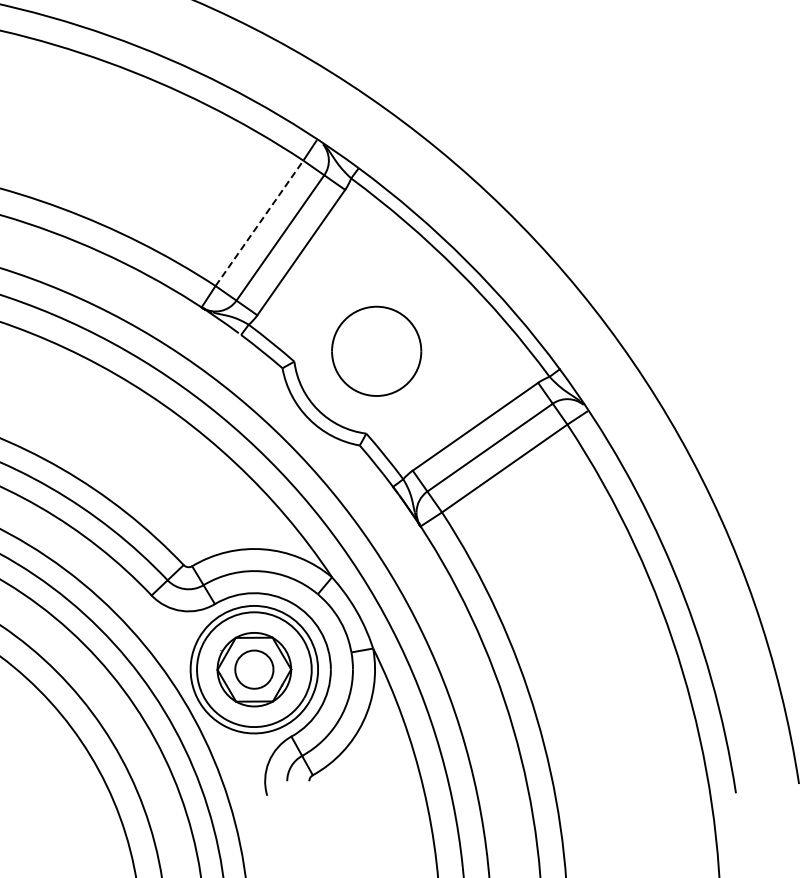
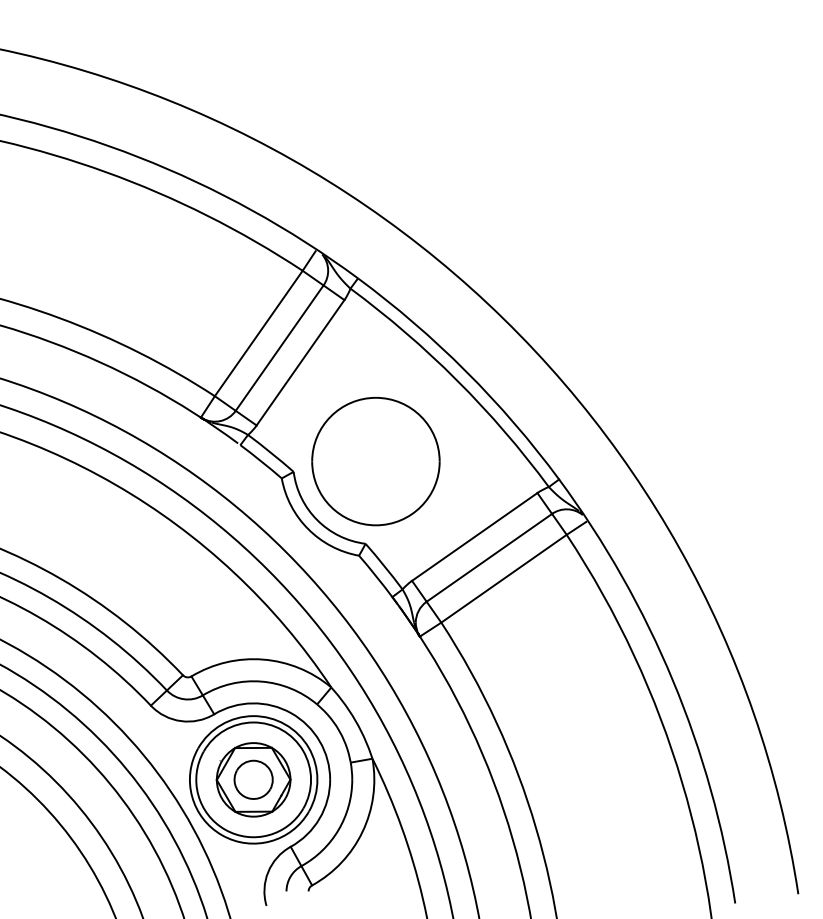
line: (259, 223) -> (258, 333), dashed -> solid
part: (376, 351) -> (375, 461), size x1.43

